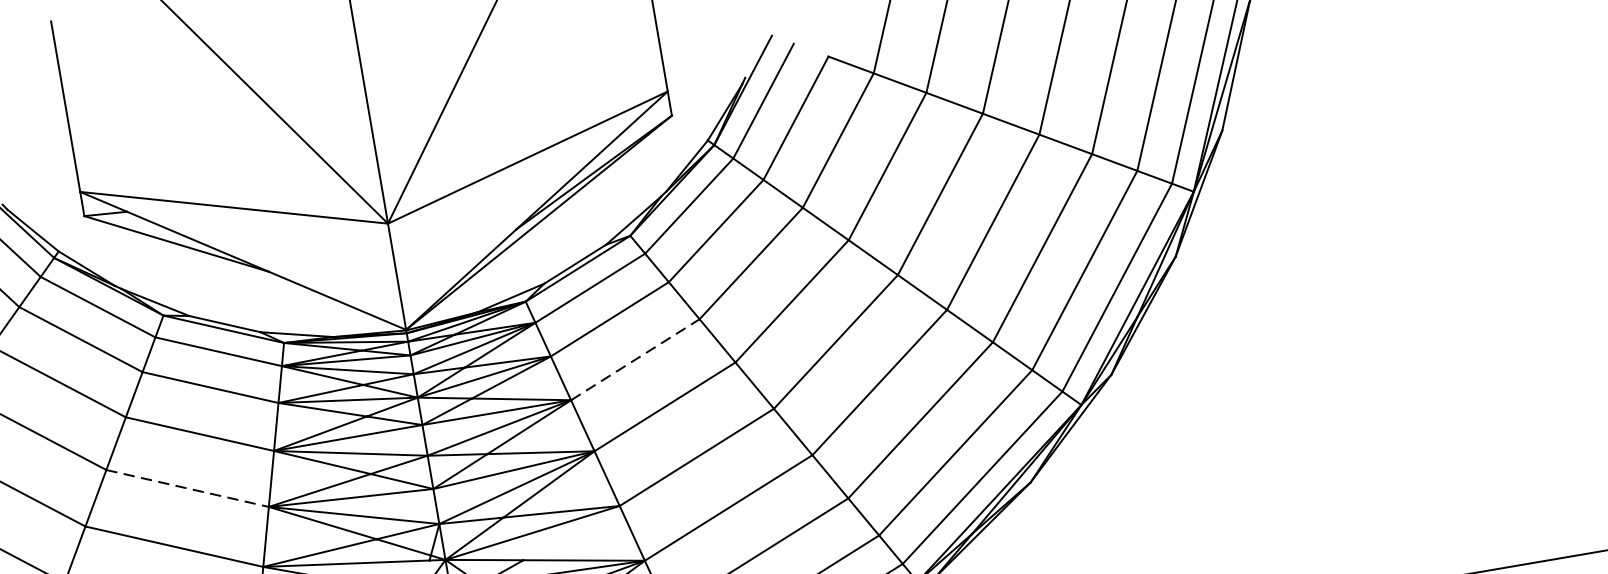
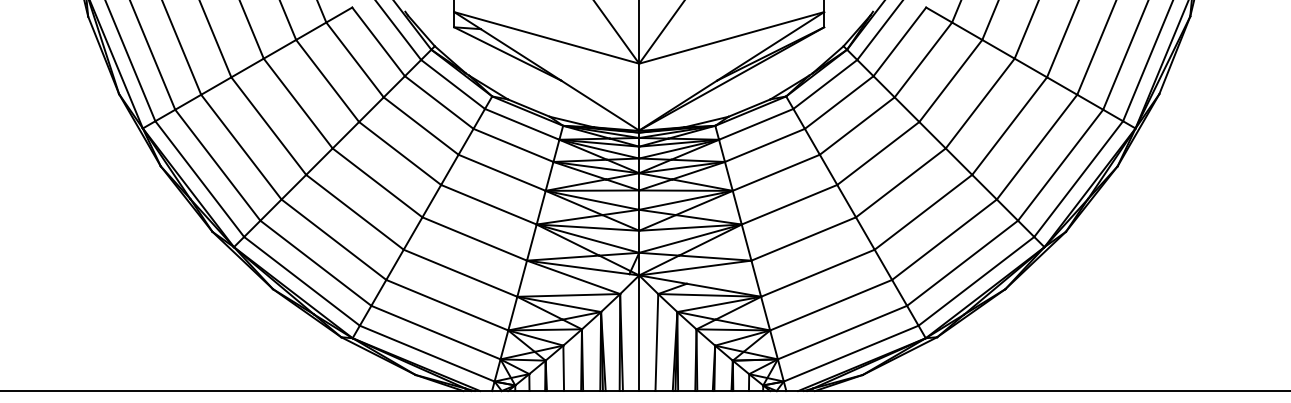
line: (635, 359) -> (776, 172), dashed -> solid
line: (186, 488) -> (488, 204), dashed -> solid

